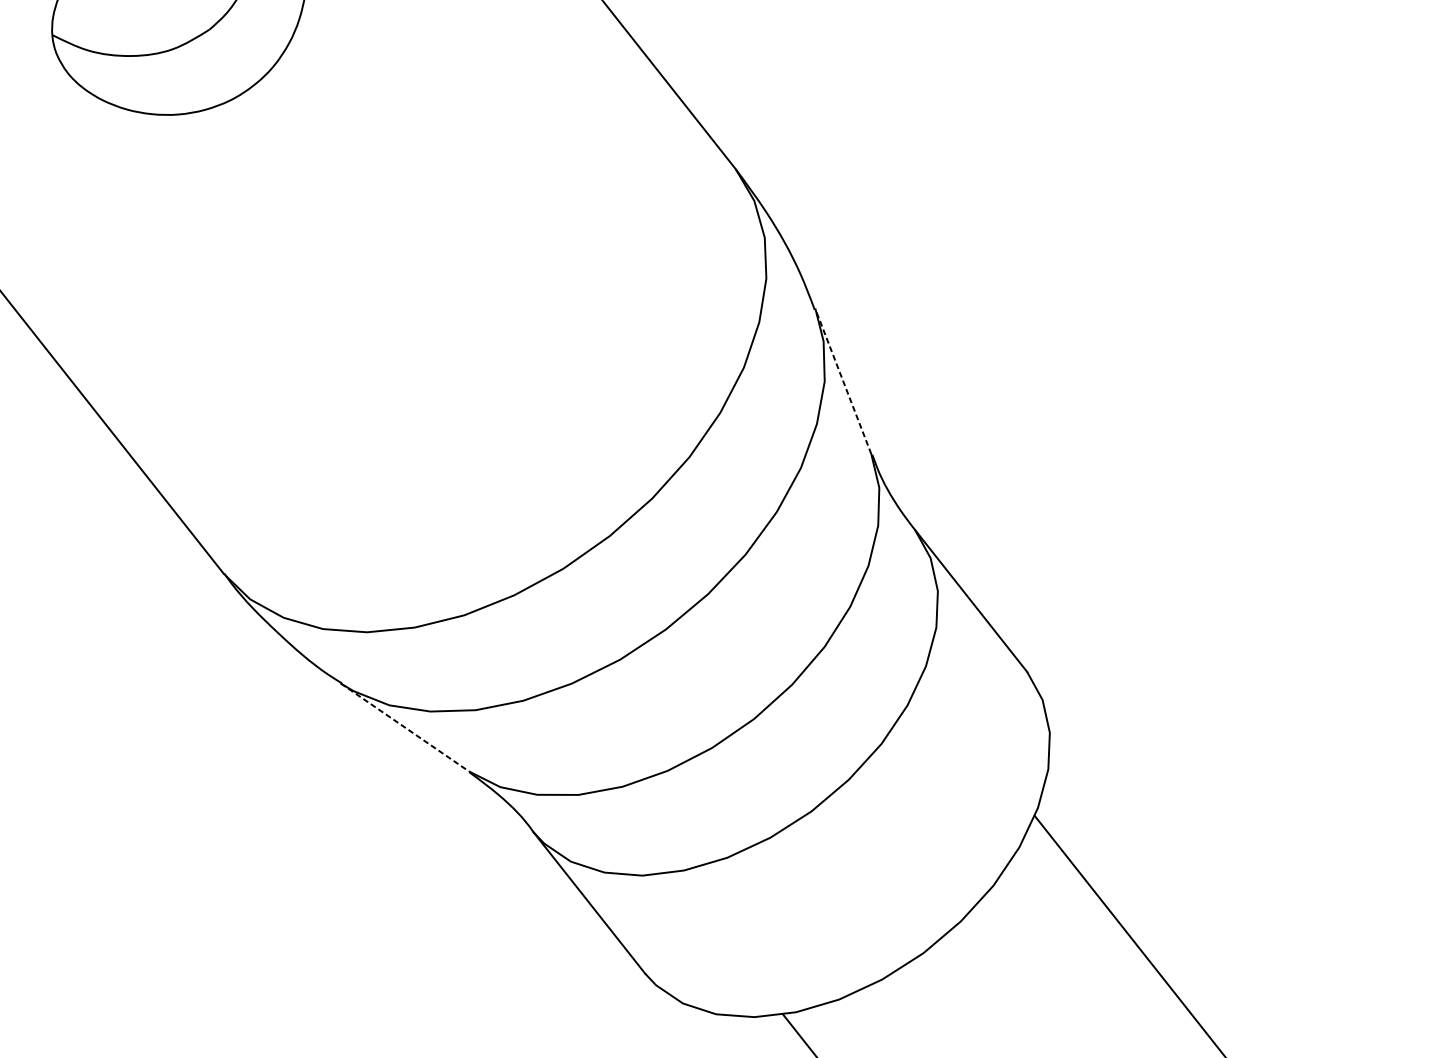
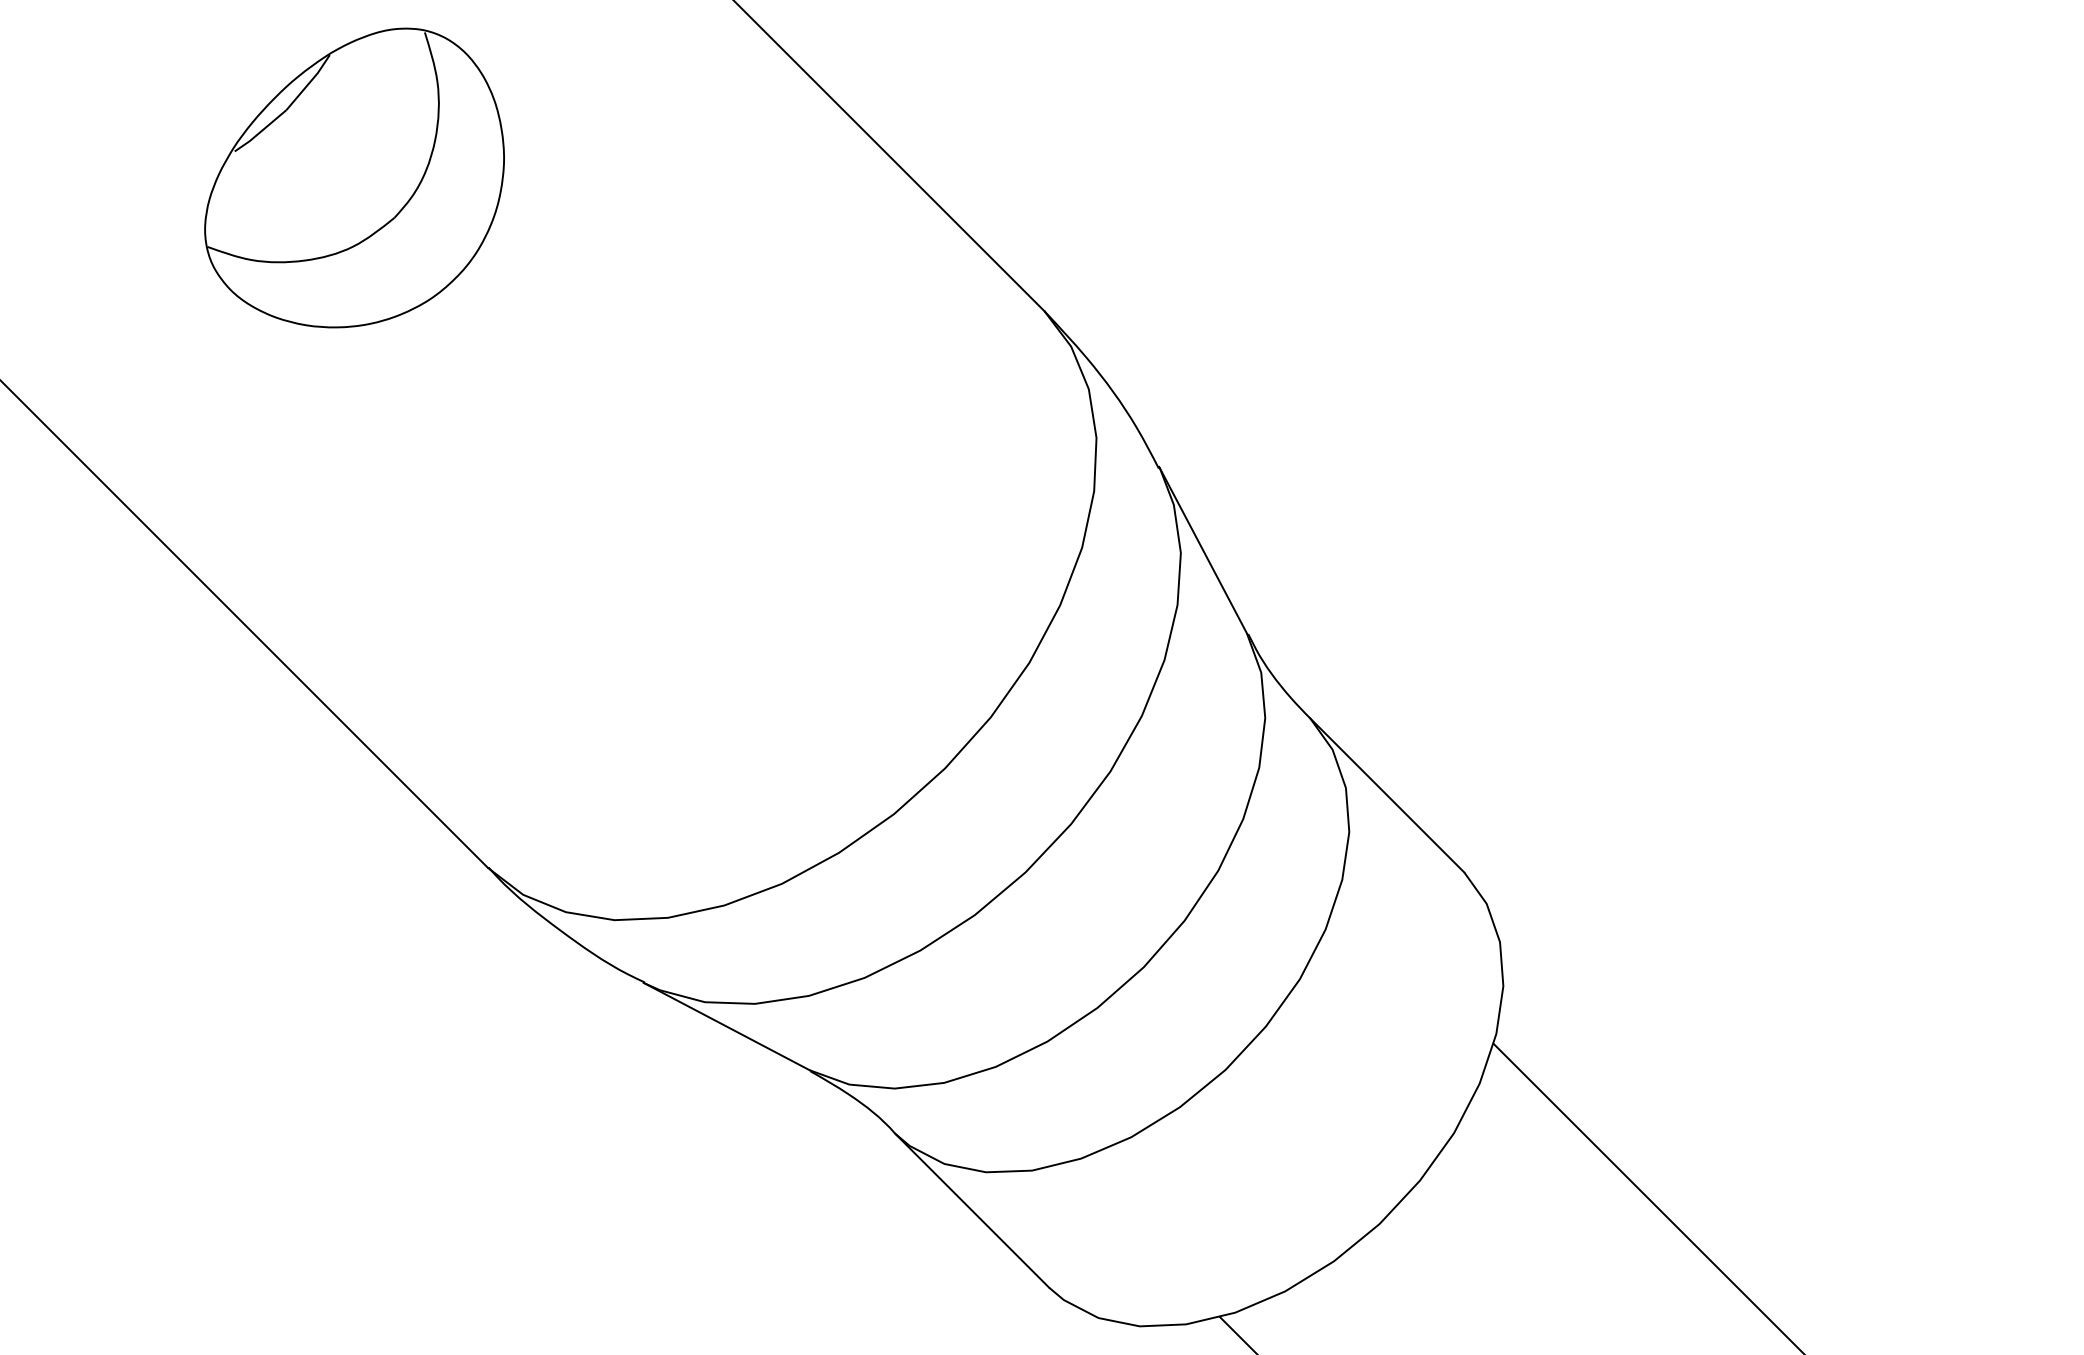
line: (842, 380) -> (1202, 549), dashed -> solid
line: (404, 727) -> (726, 1026), dashed -> solid

